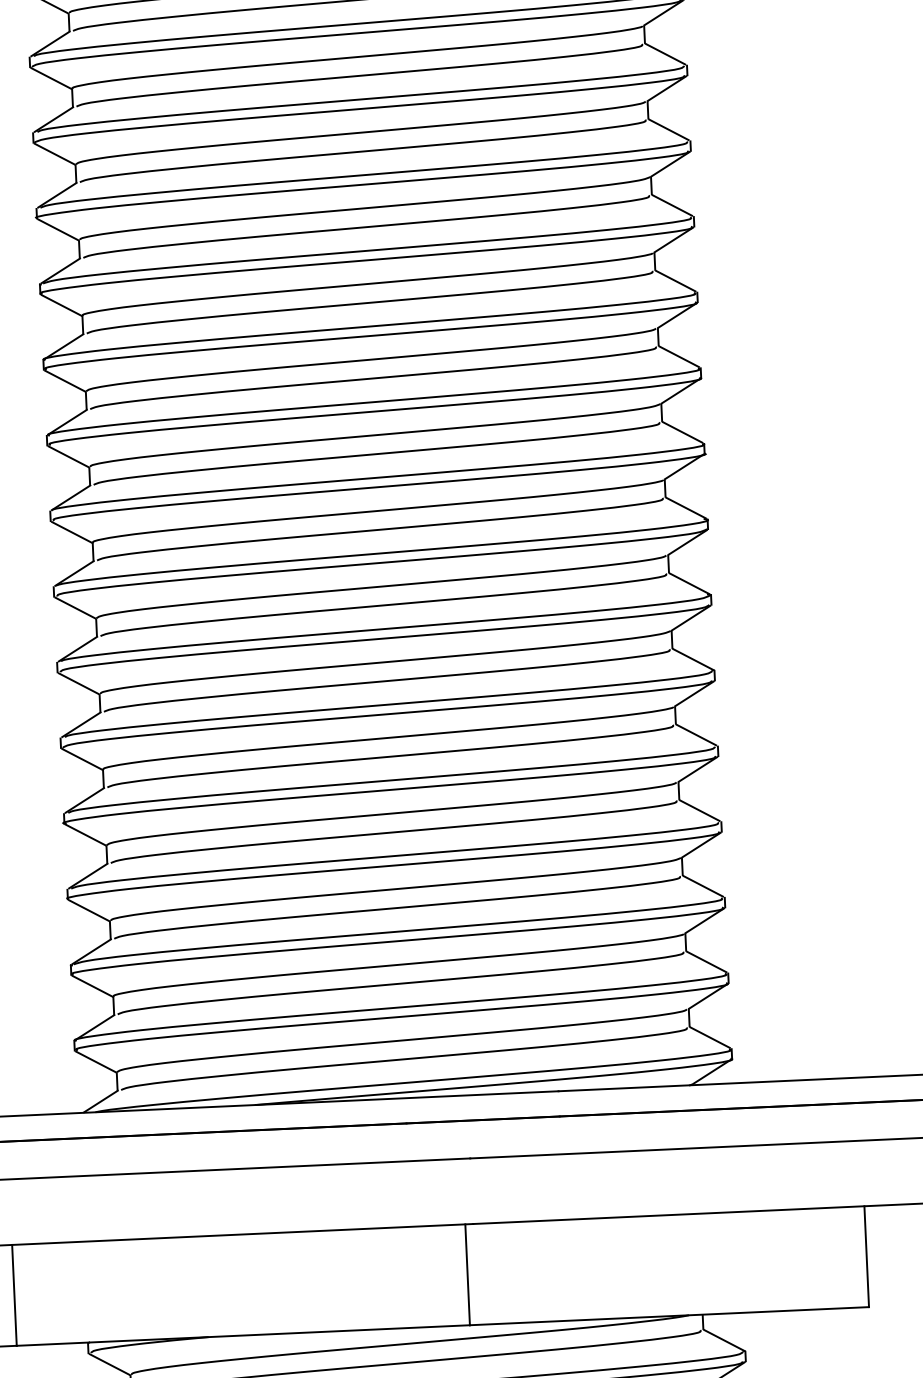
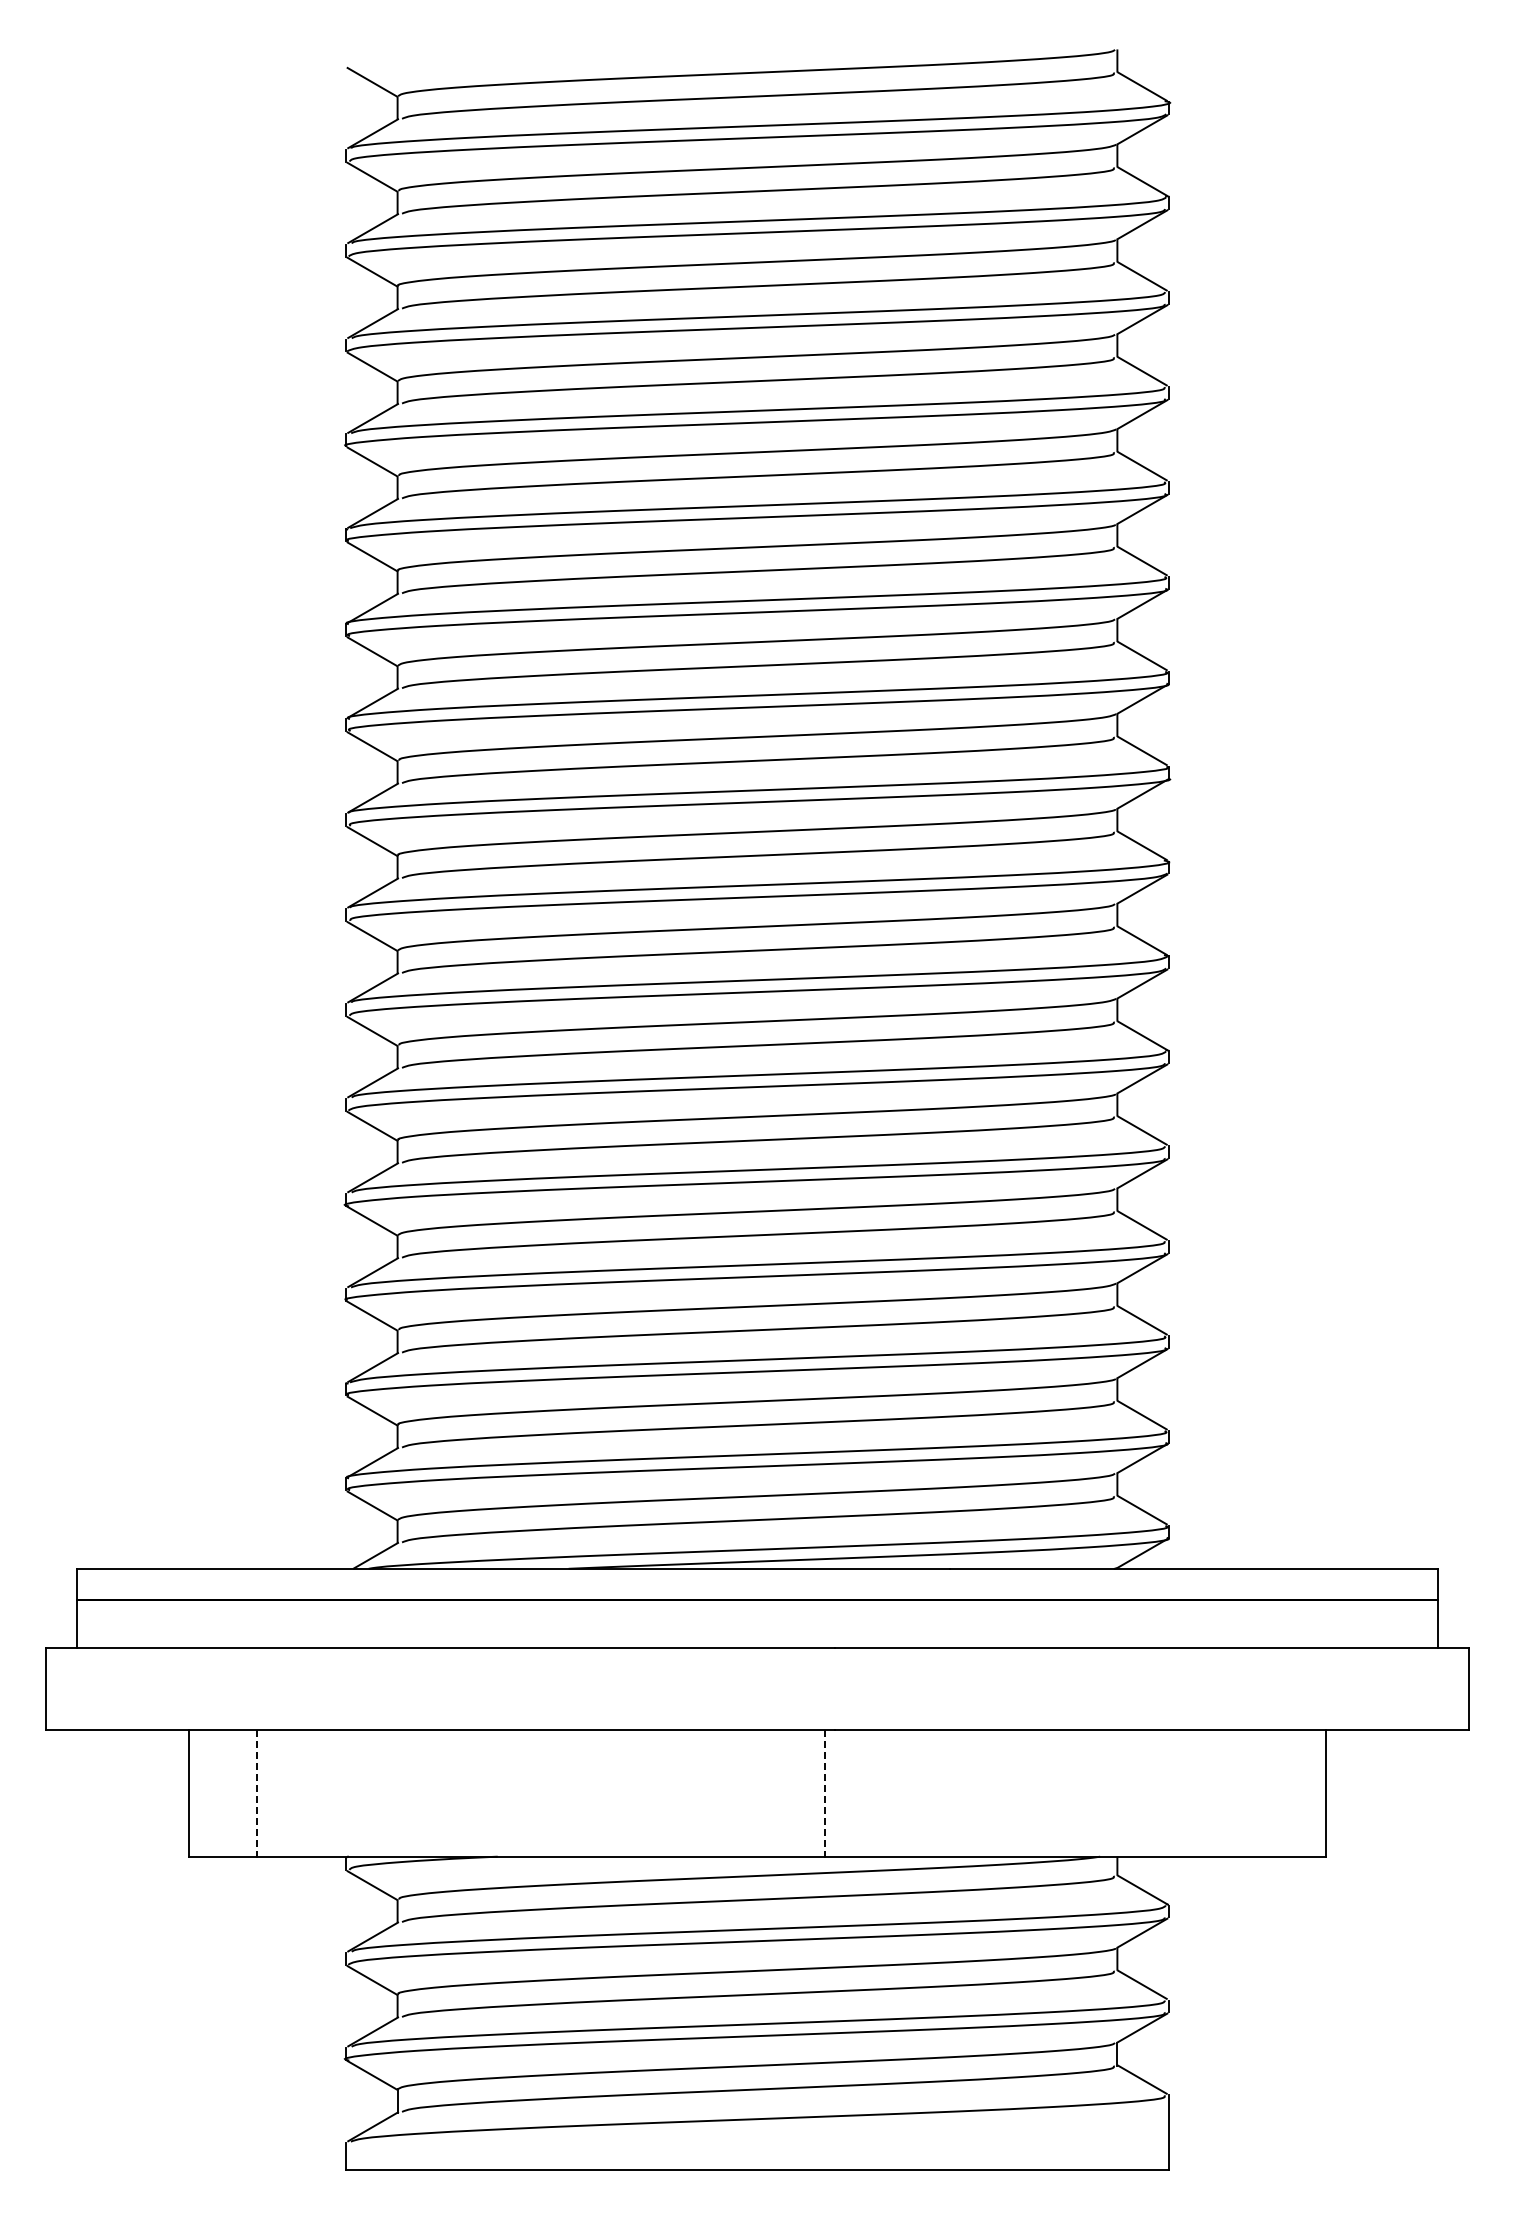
line: (467, 1274) -> (825, 1793), solid -> dashed
line: (14, 1295) -> (256, 1793), solid -> dashed

